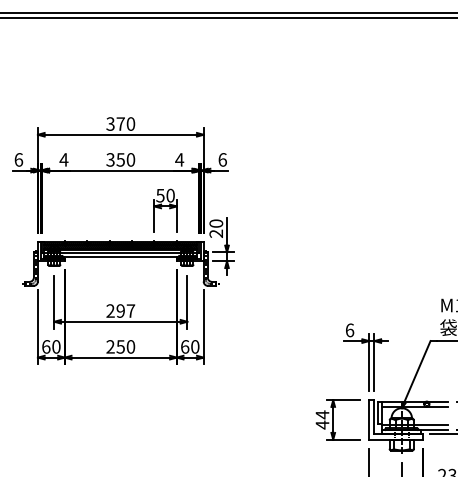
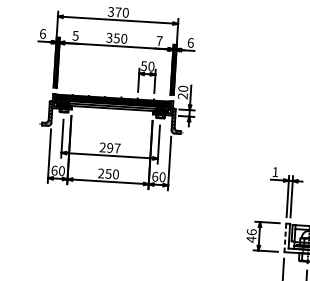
text: (63, 159) -> (75, 35), 4 -> 5
text: (179, 159) -> (159, 40), 4 -> 7
text: (350, 330) -> (275, 172), 6 -> 1
text: (322, 414) -> (251, 231), 44 -> 46
line: (369, 419) -> (285, 237), solid -> dashed

